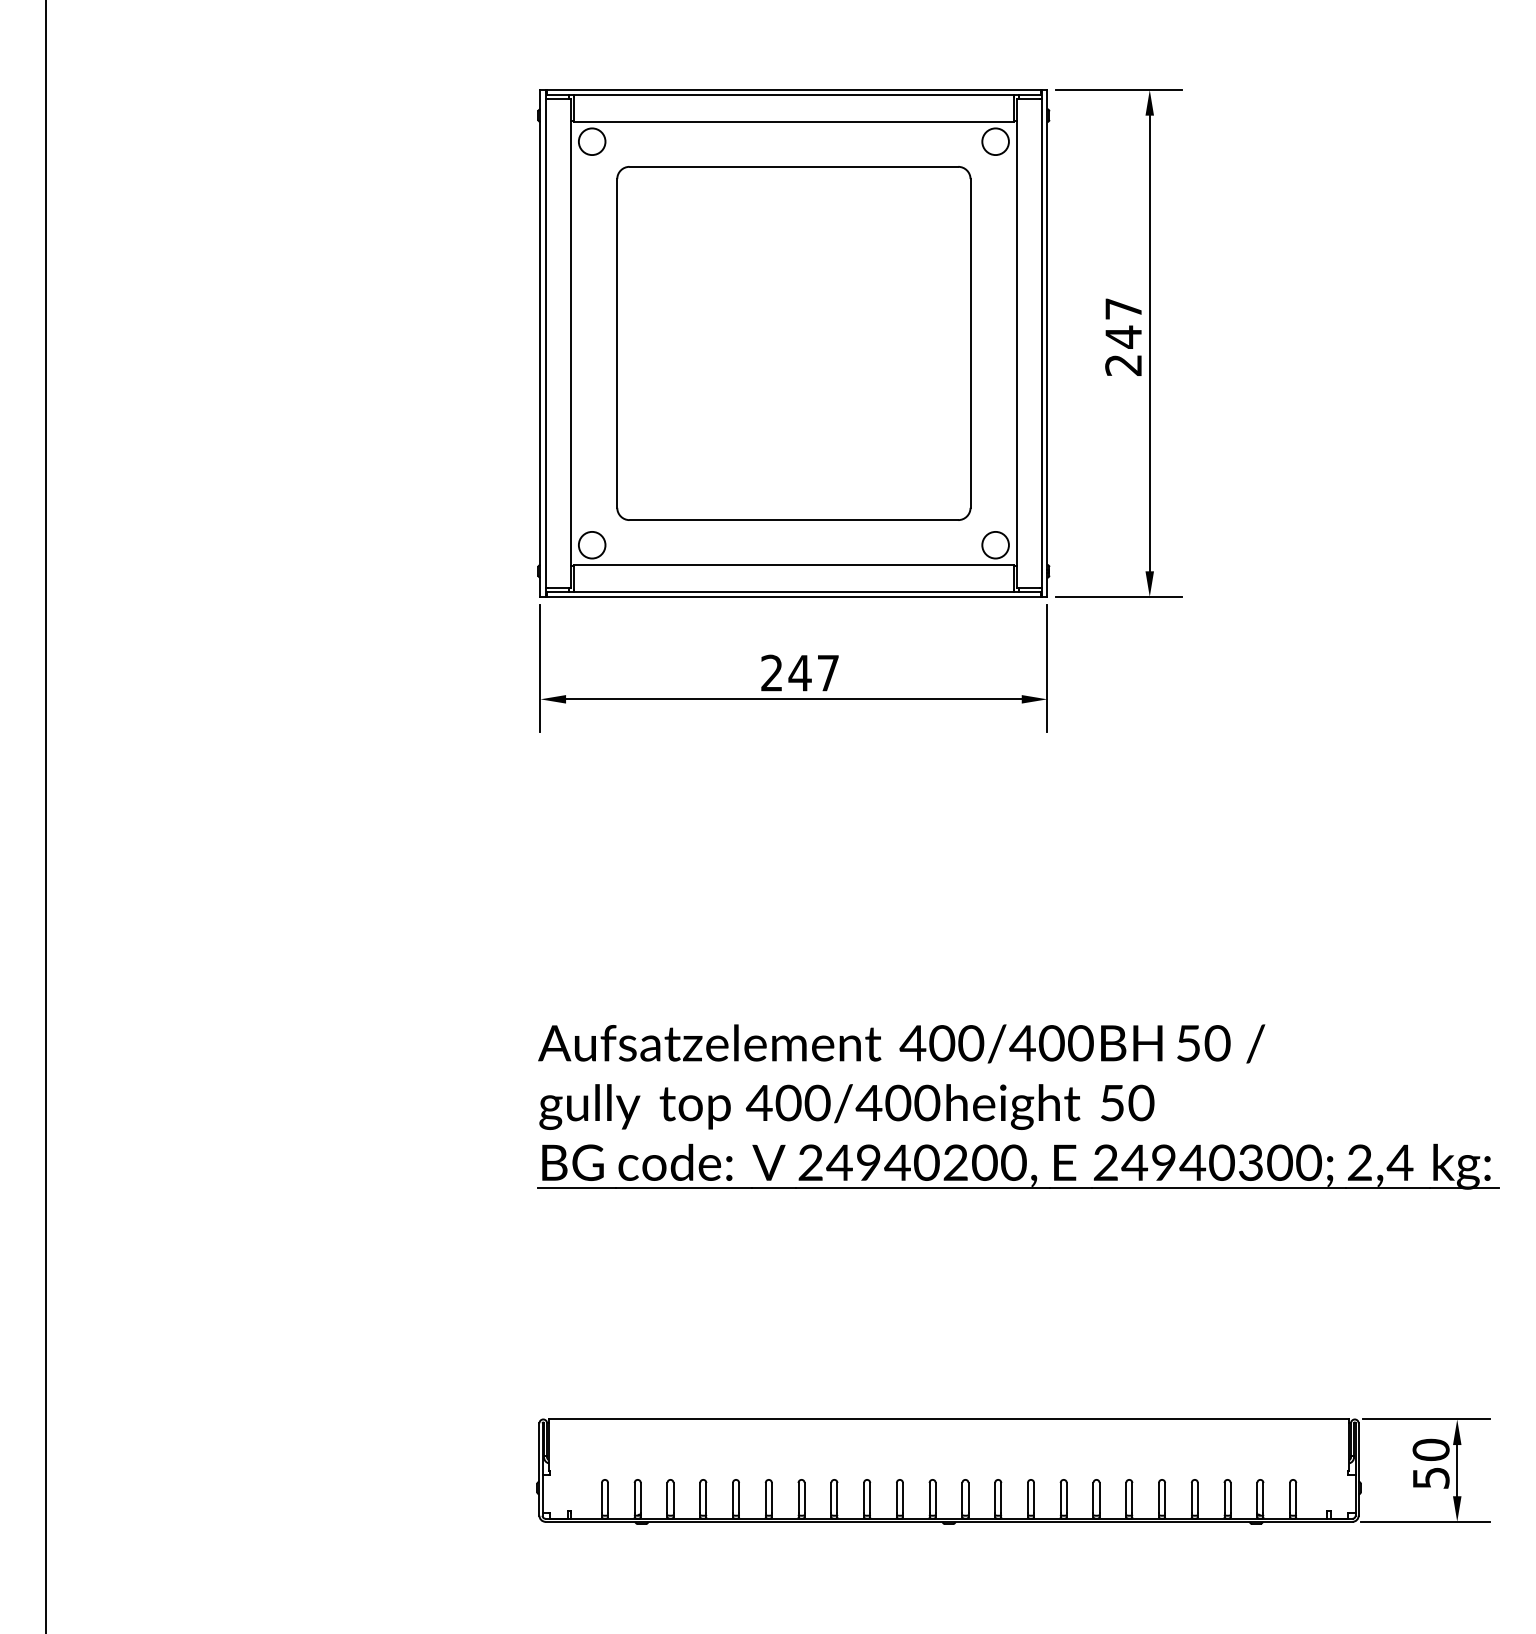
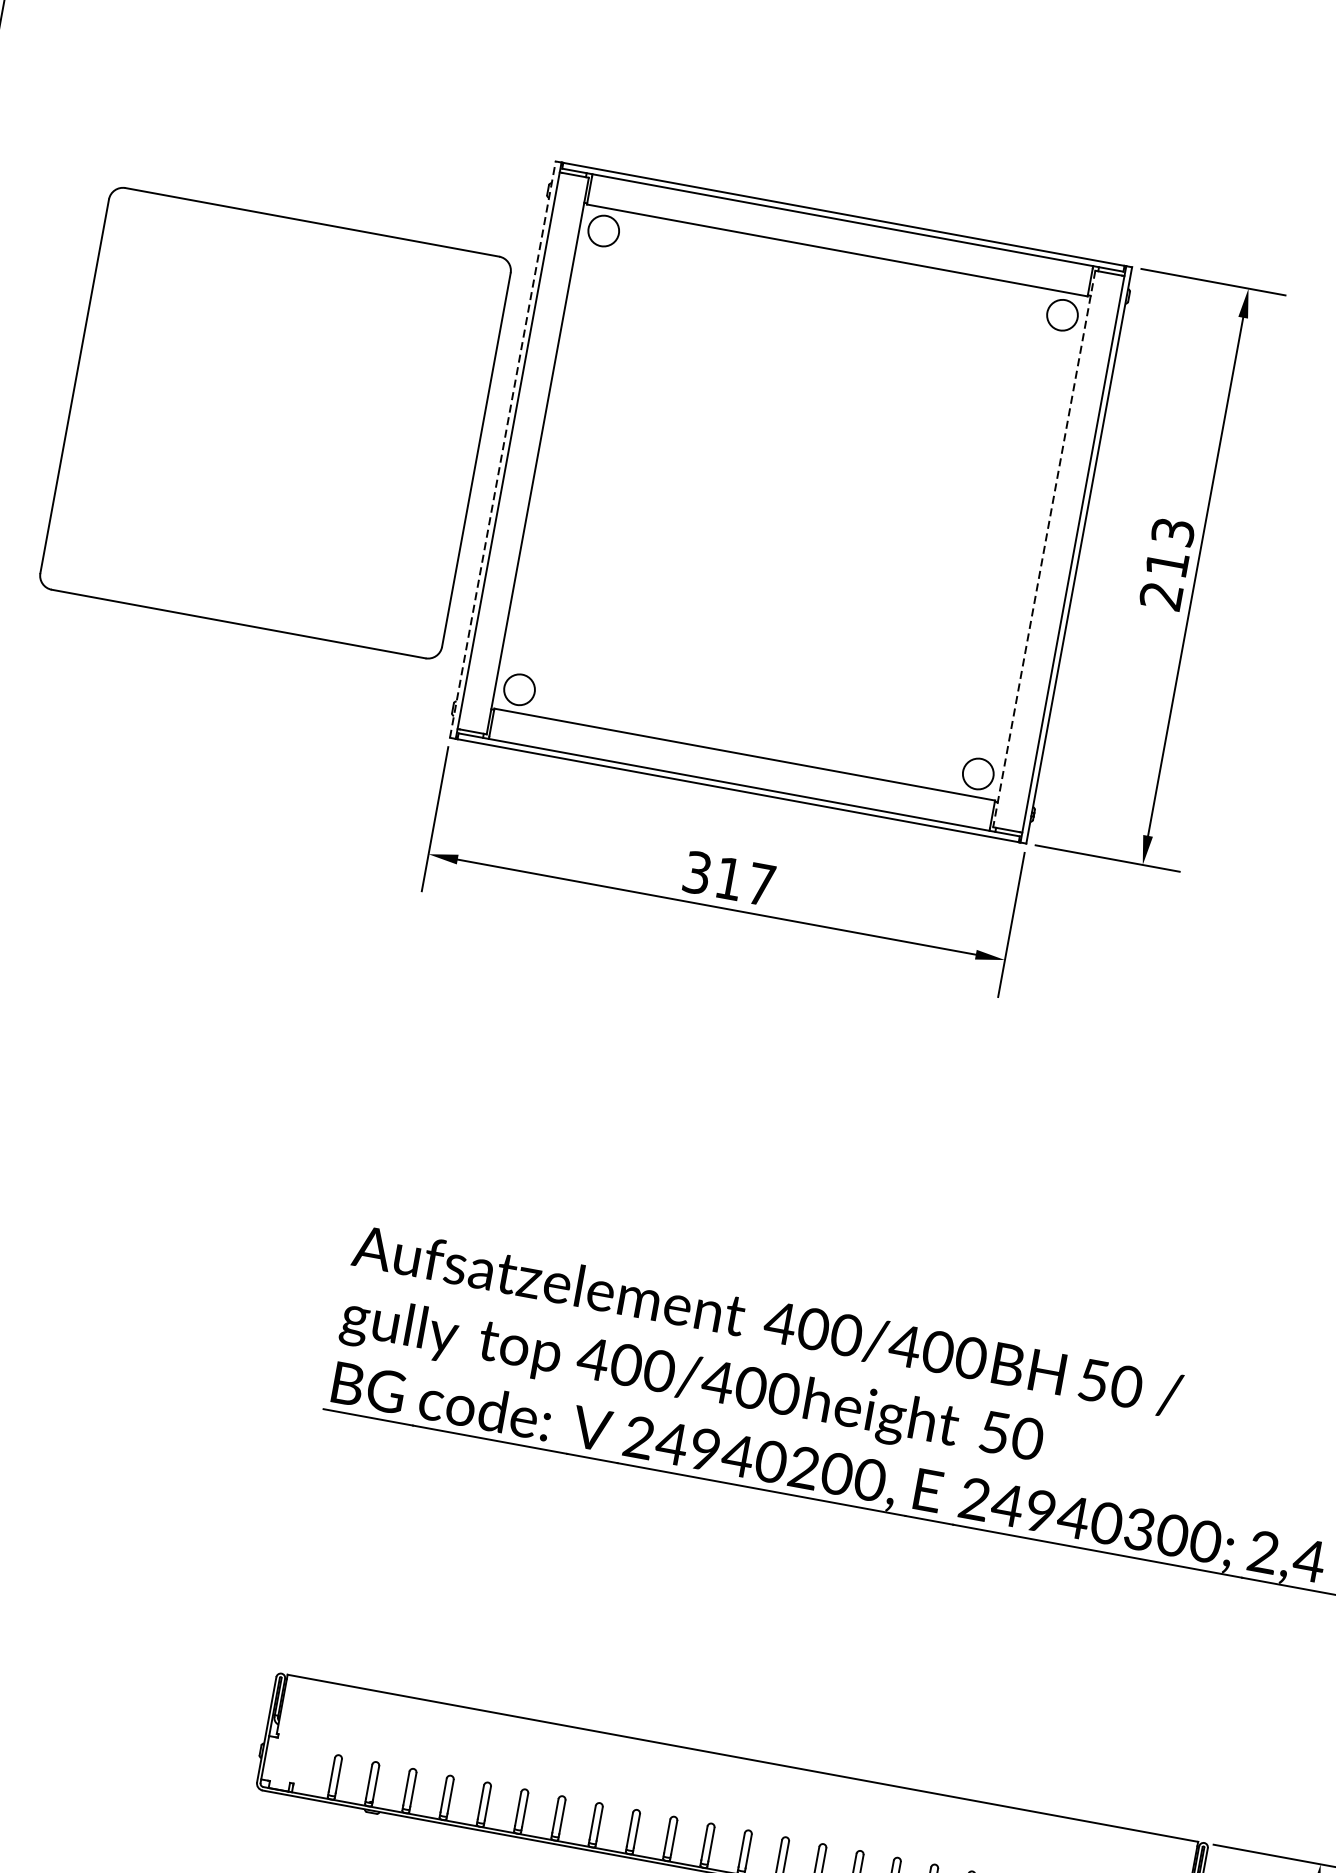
text: (1123, 323) -> (1169, 548), 247 -> 213
line: (540, 342) -> (503, 448), solid -> dashed
part: (793, 343) -> (275, 423), moved
line: (1016, 343) -> (1044, 549), solid -> dashed
text: (786, 672) -> (713, 875), 247 -> 317

